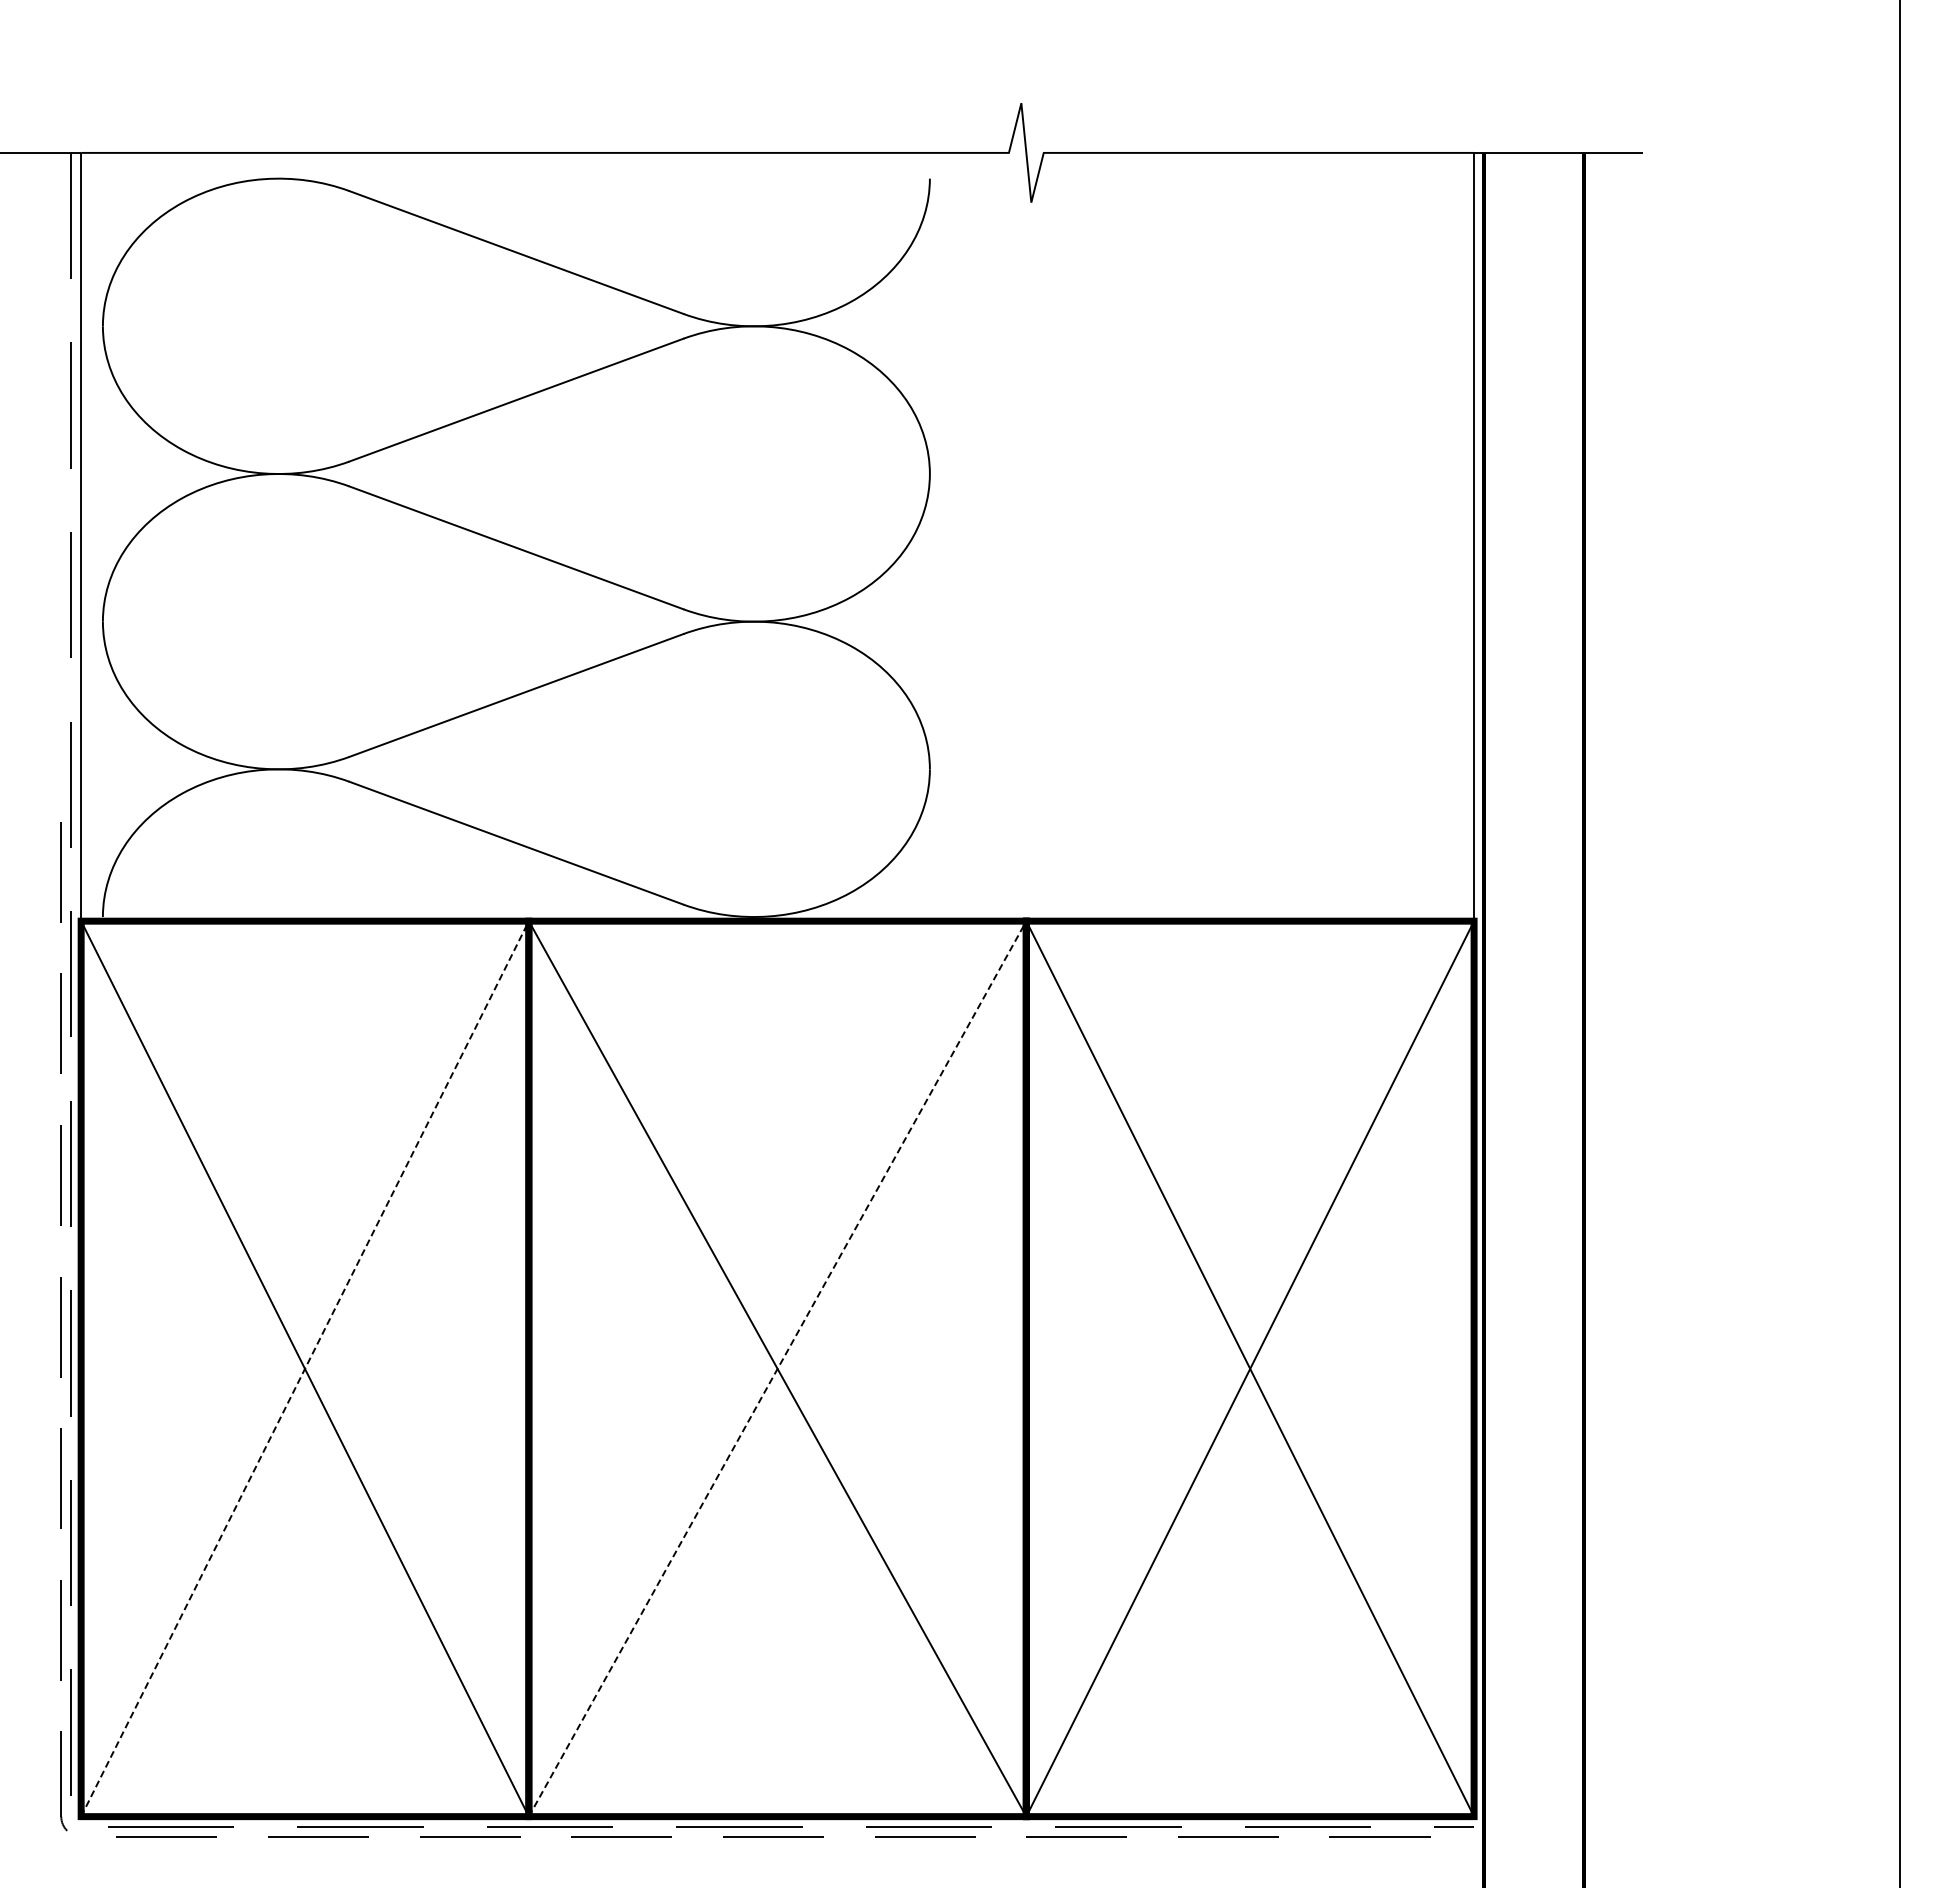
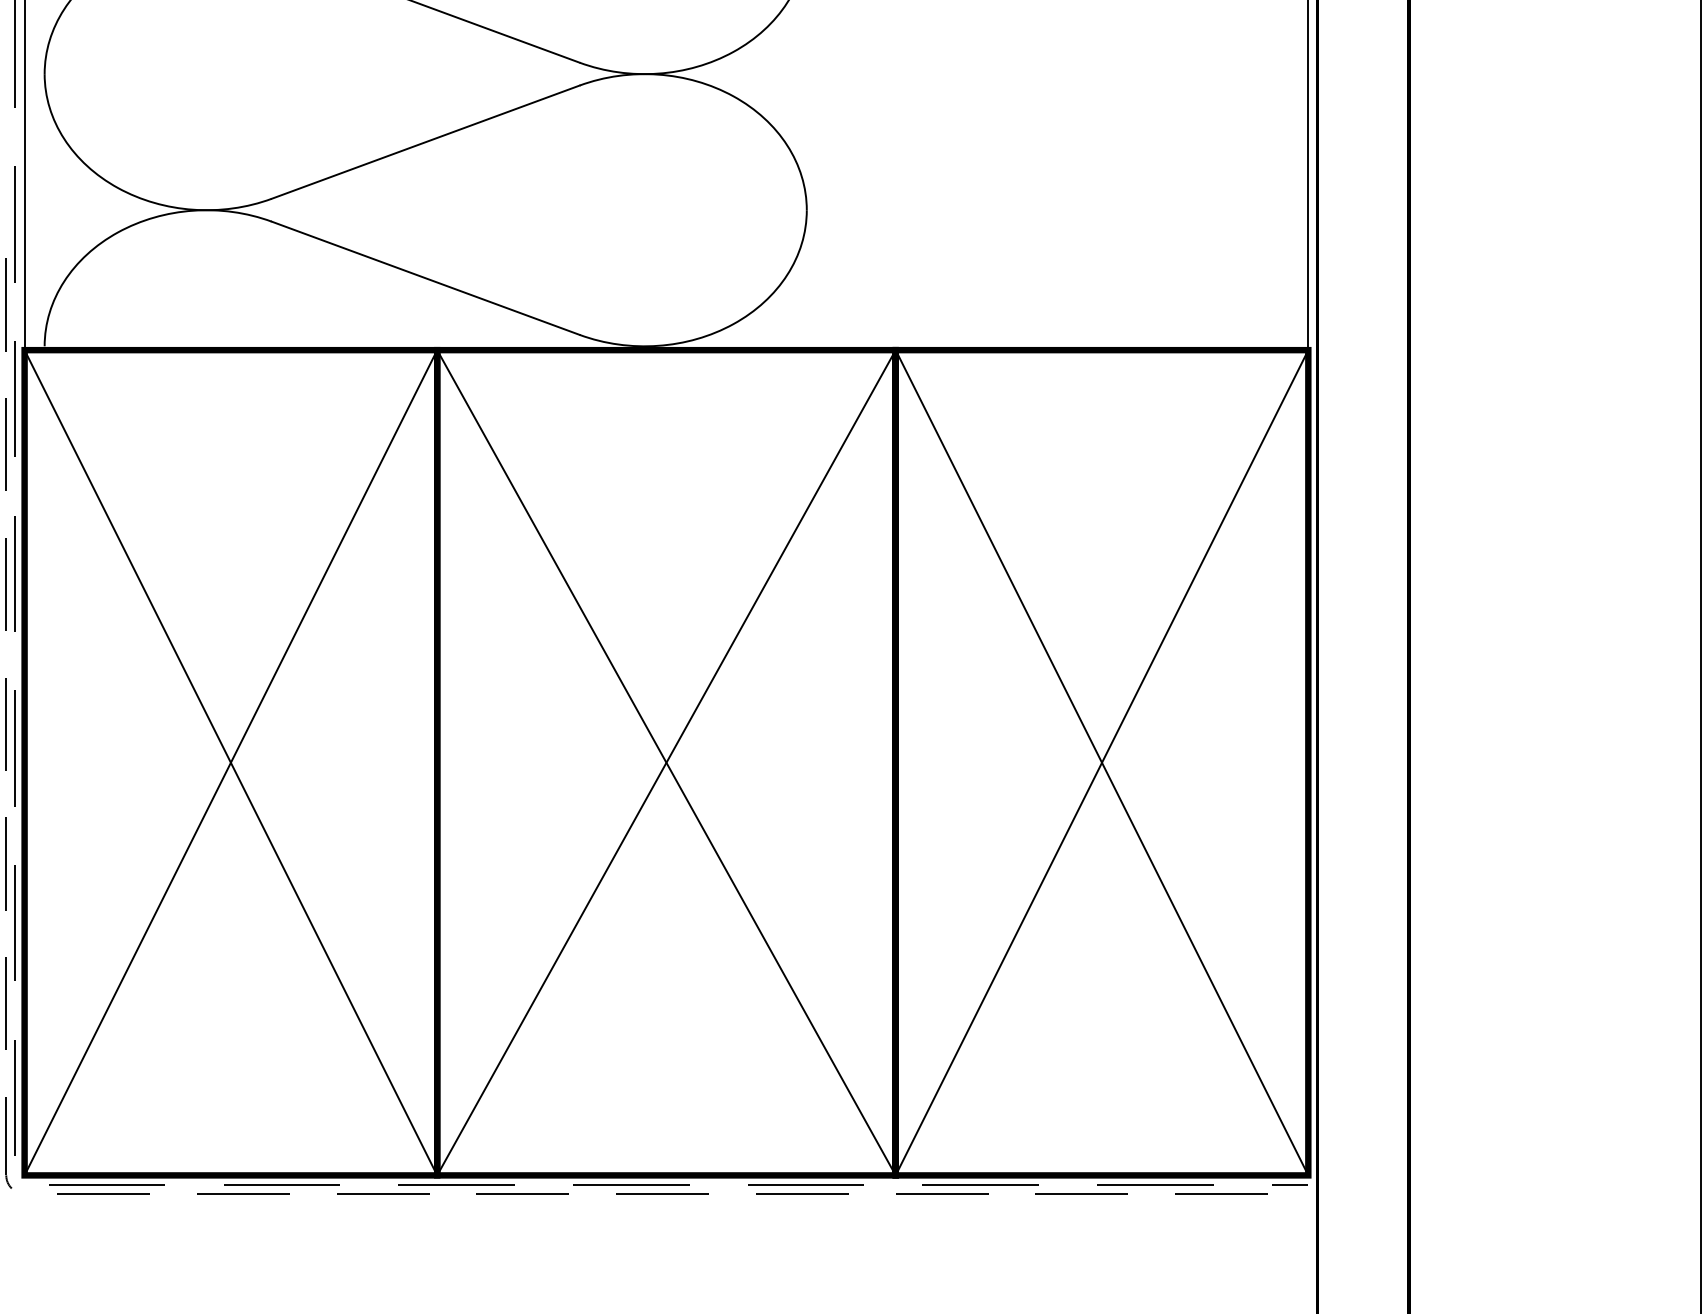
line: (305, 1368) -> (231, 762), dashed -> solid
line: (777, 1368) -> (666, 762), dashed -> solid

